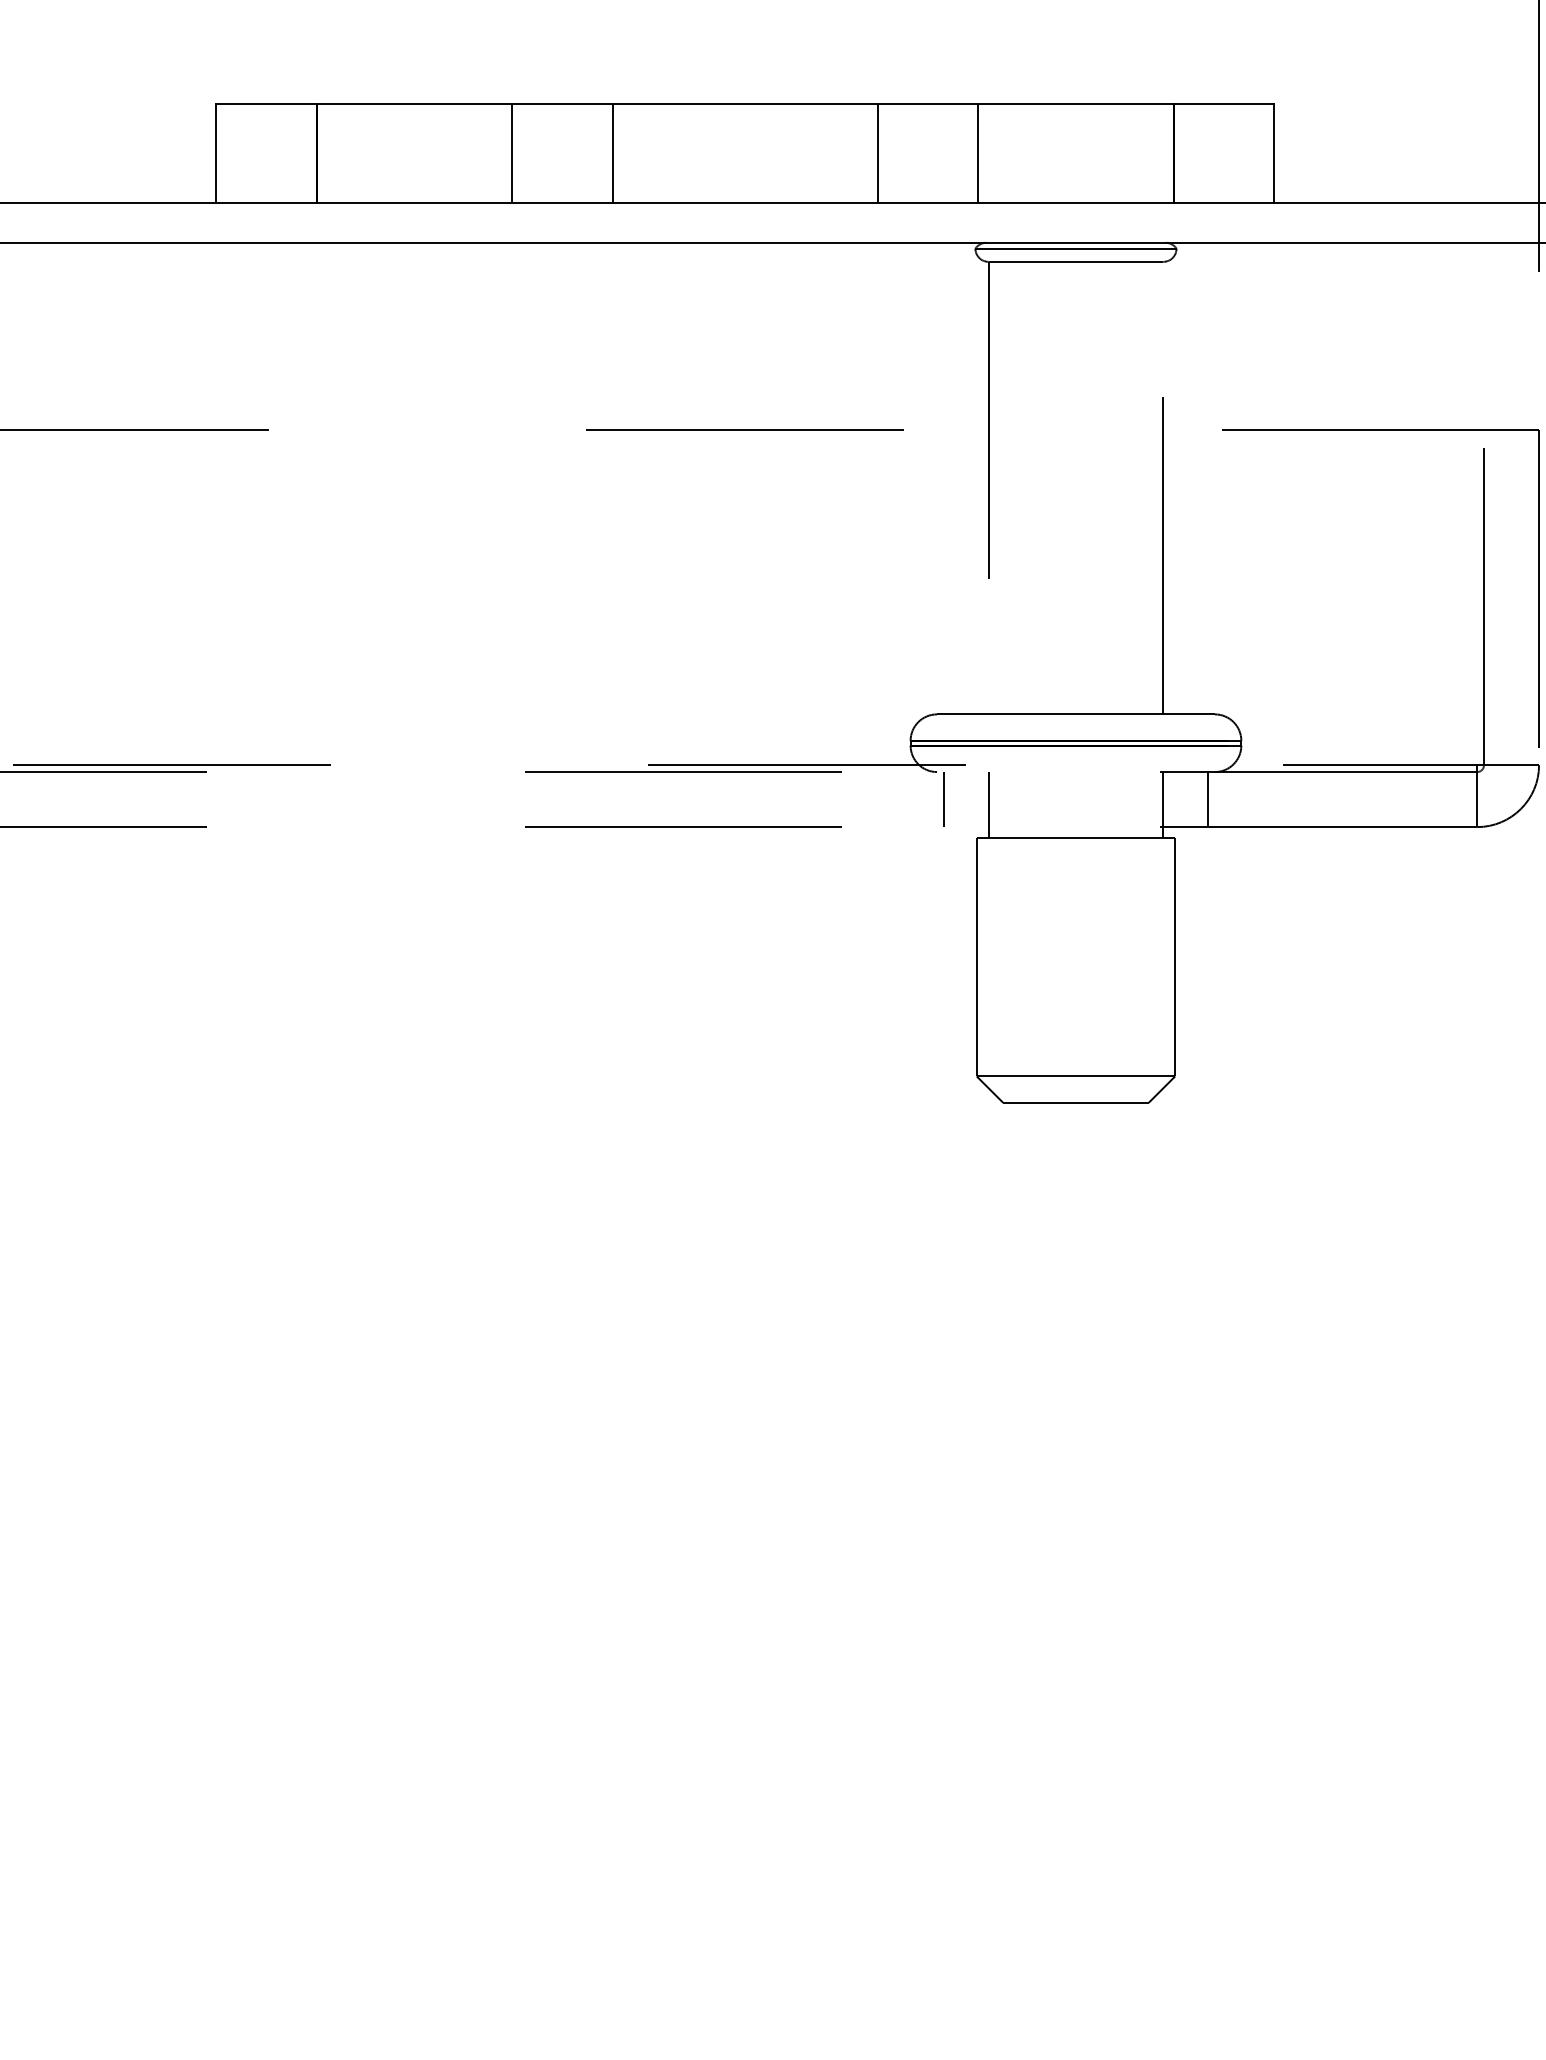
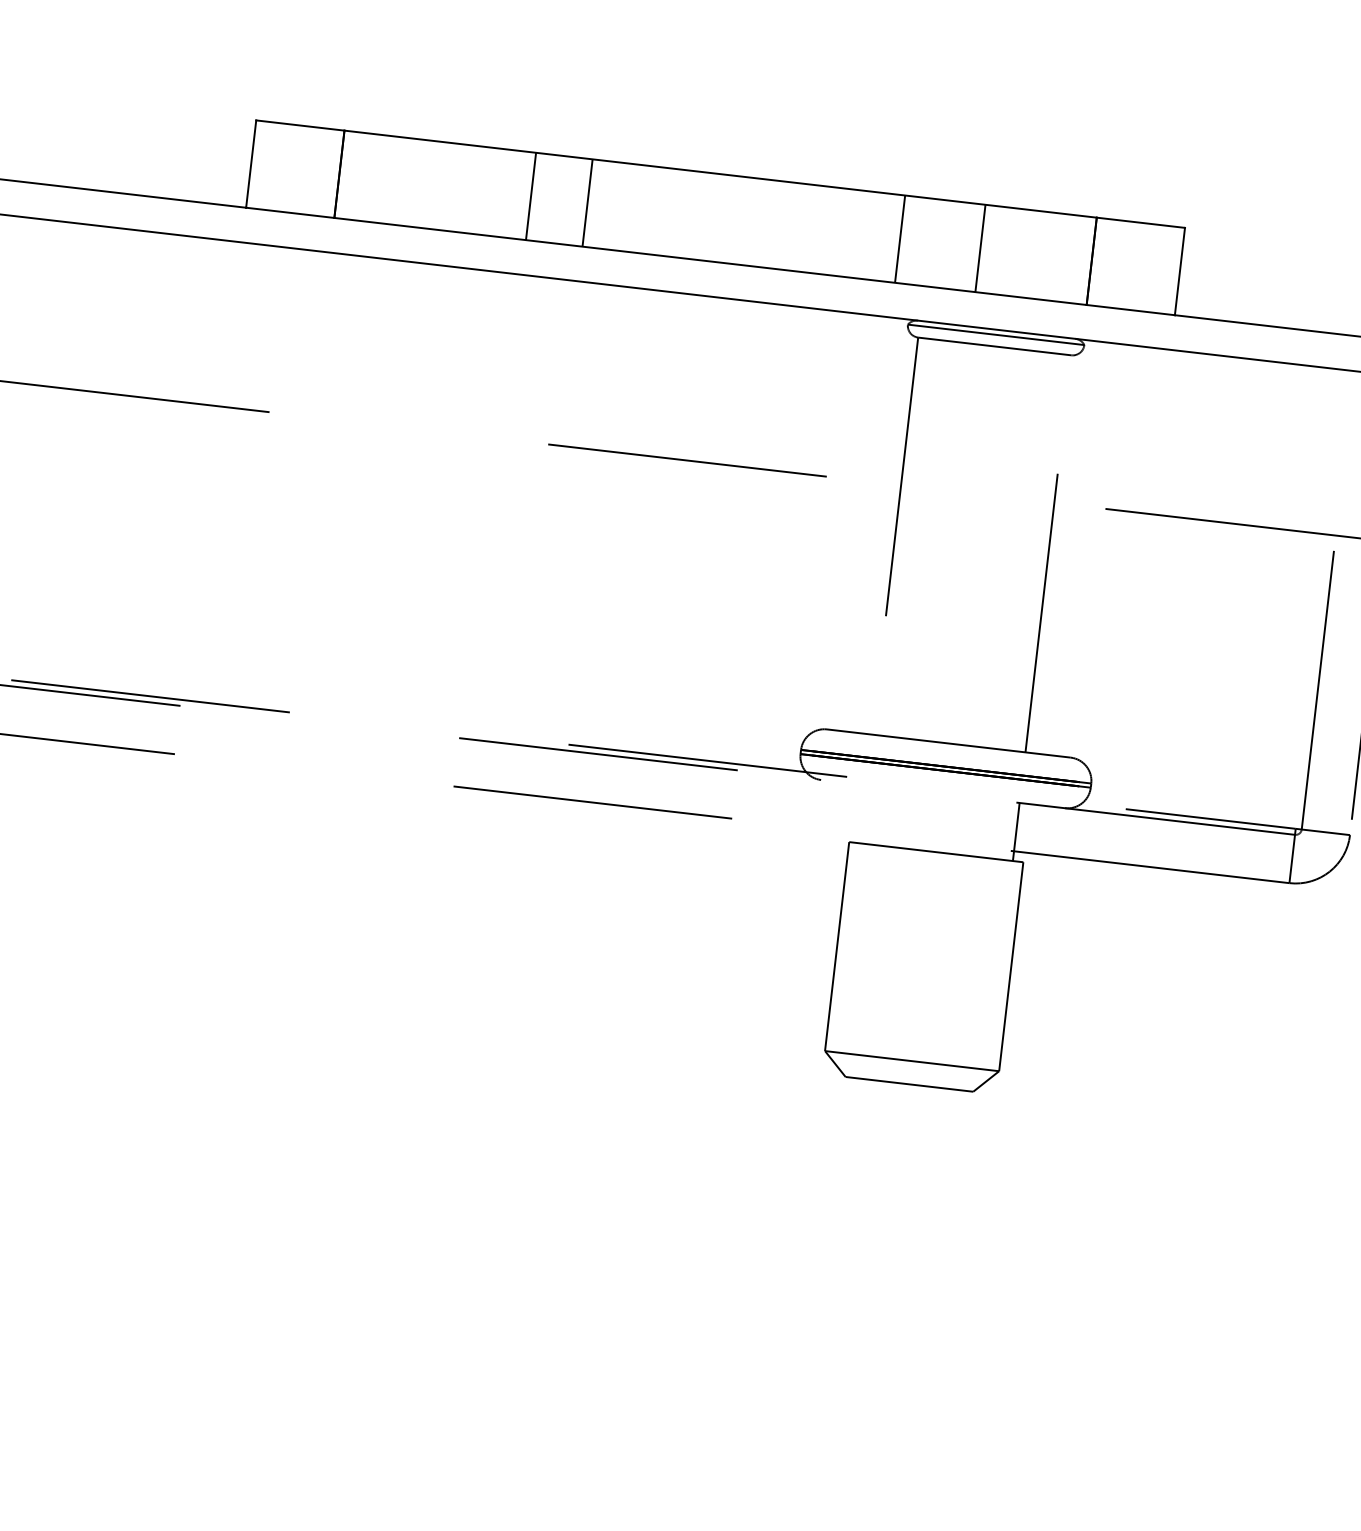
line: (512, 153) -> (587, 202), moved
line: (612, 153) -> (530, 196), moved
line: (877, 153) -> (900, 239), moved
line: (978, 153) -> (980, 248), moved
line: (943, 799) -> (823, 804), removed
line: (1208, 799) -> (1056, 831), removed
line: (988, 805) -> (862, 814), removed

